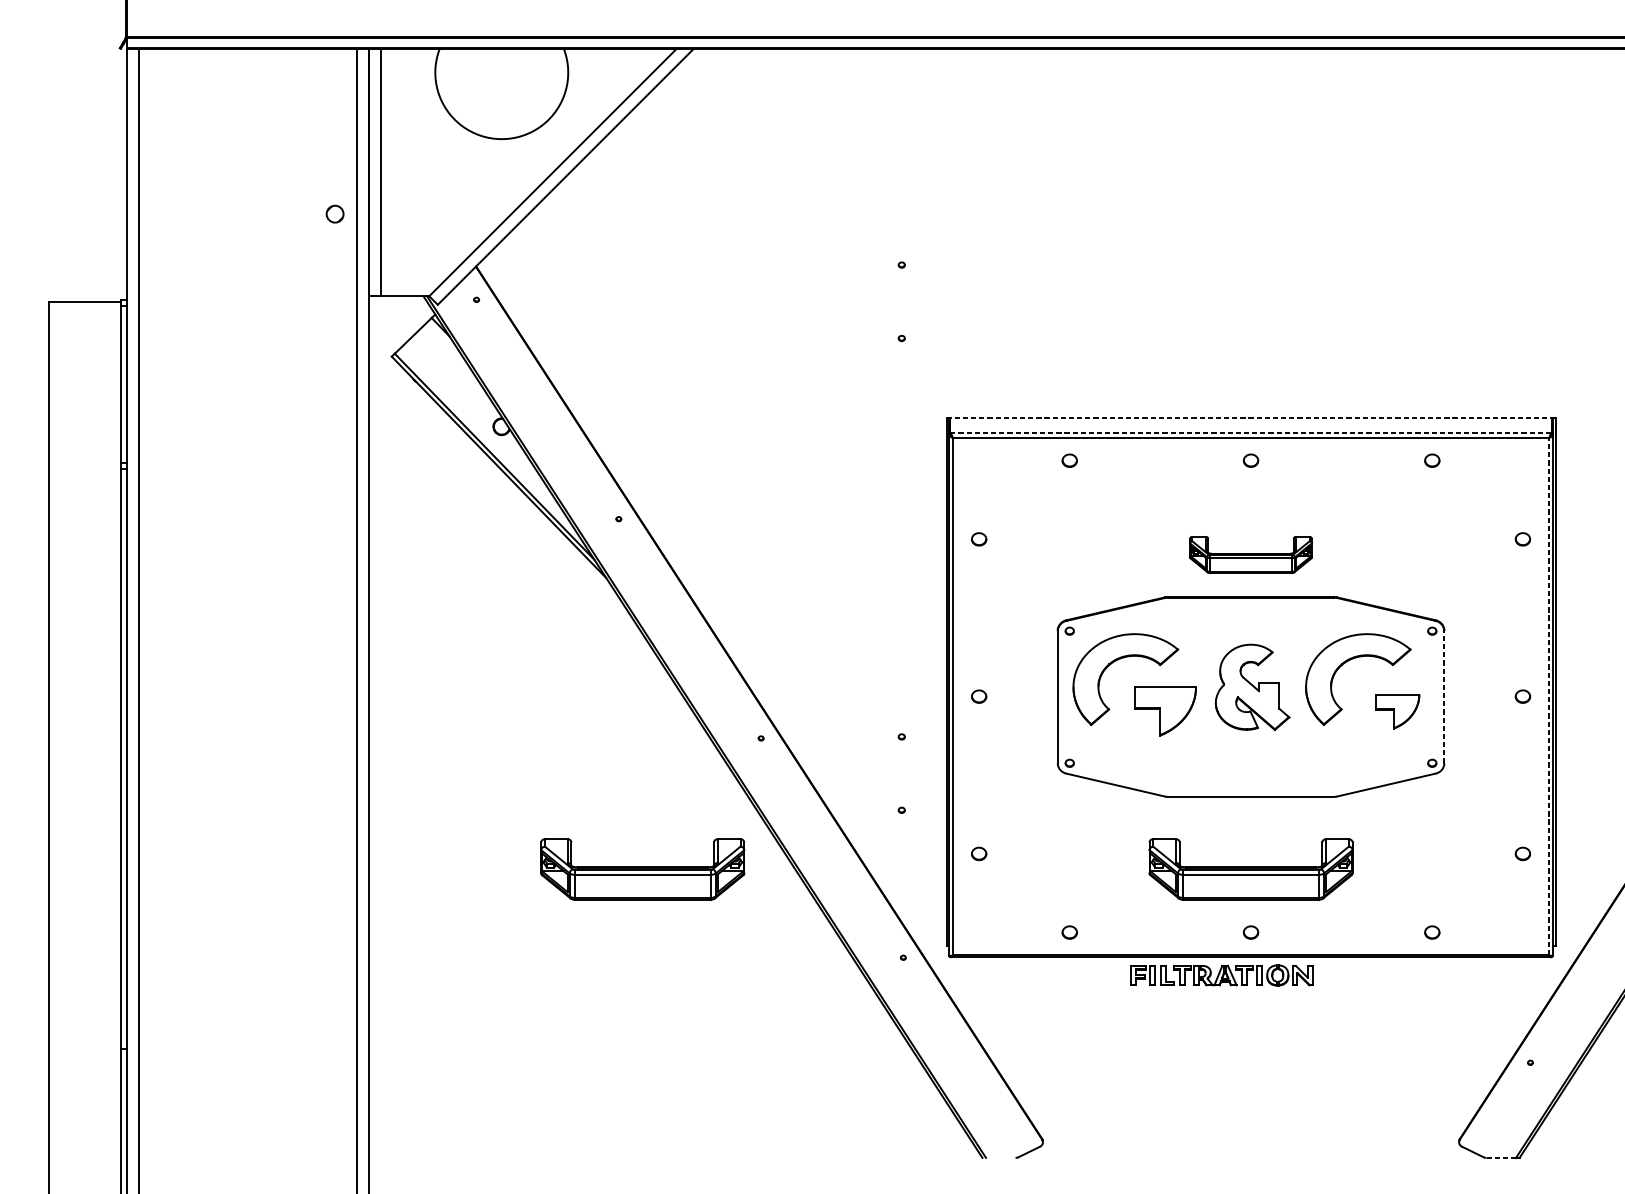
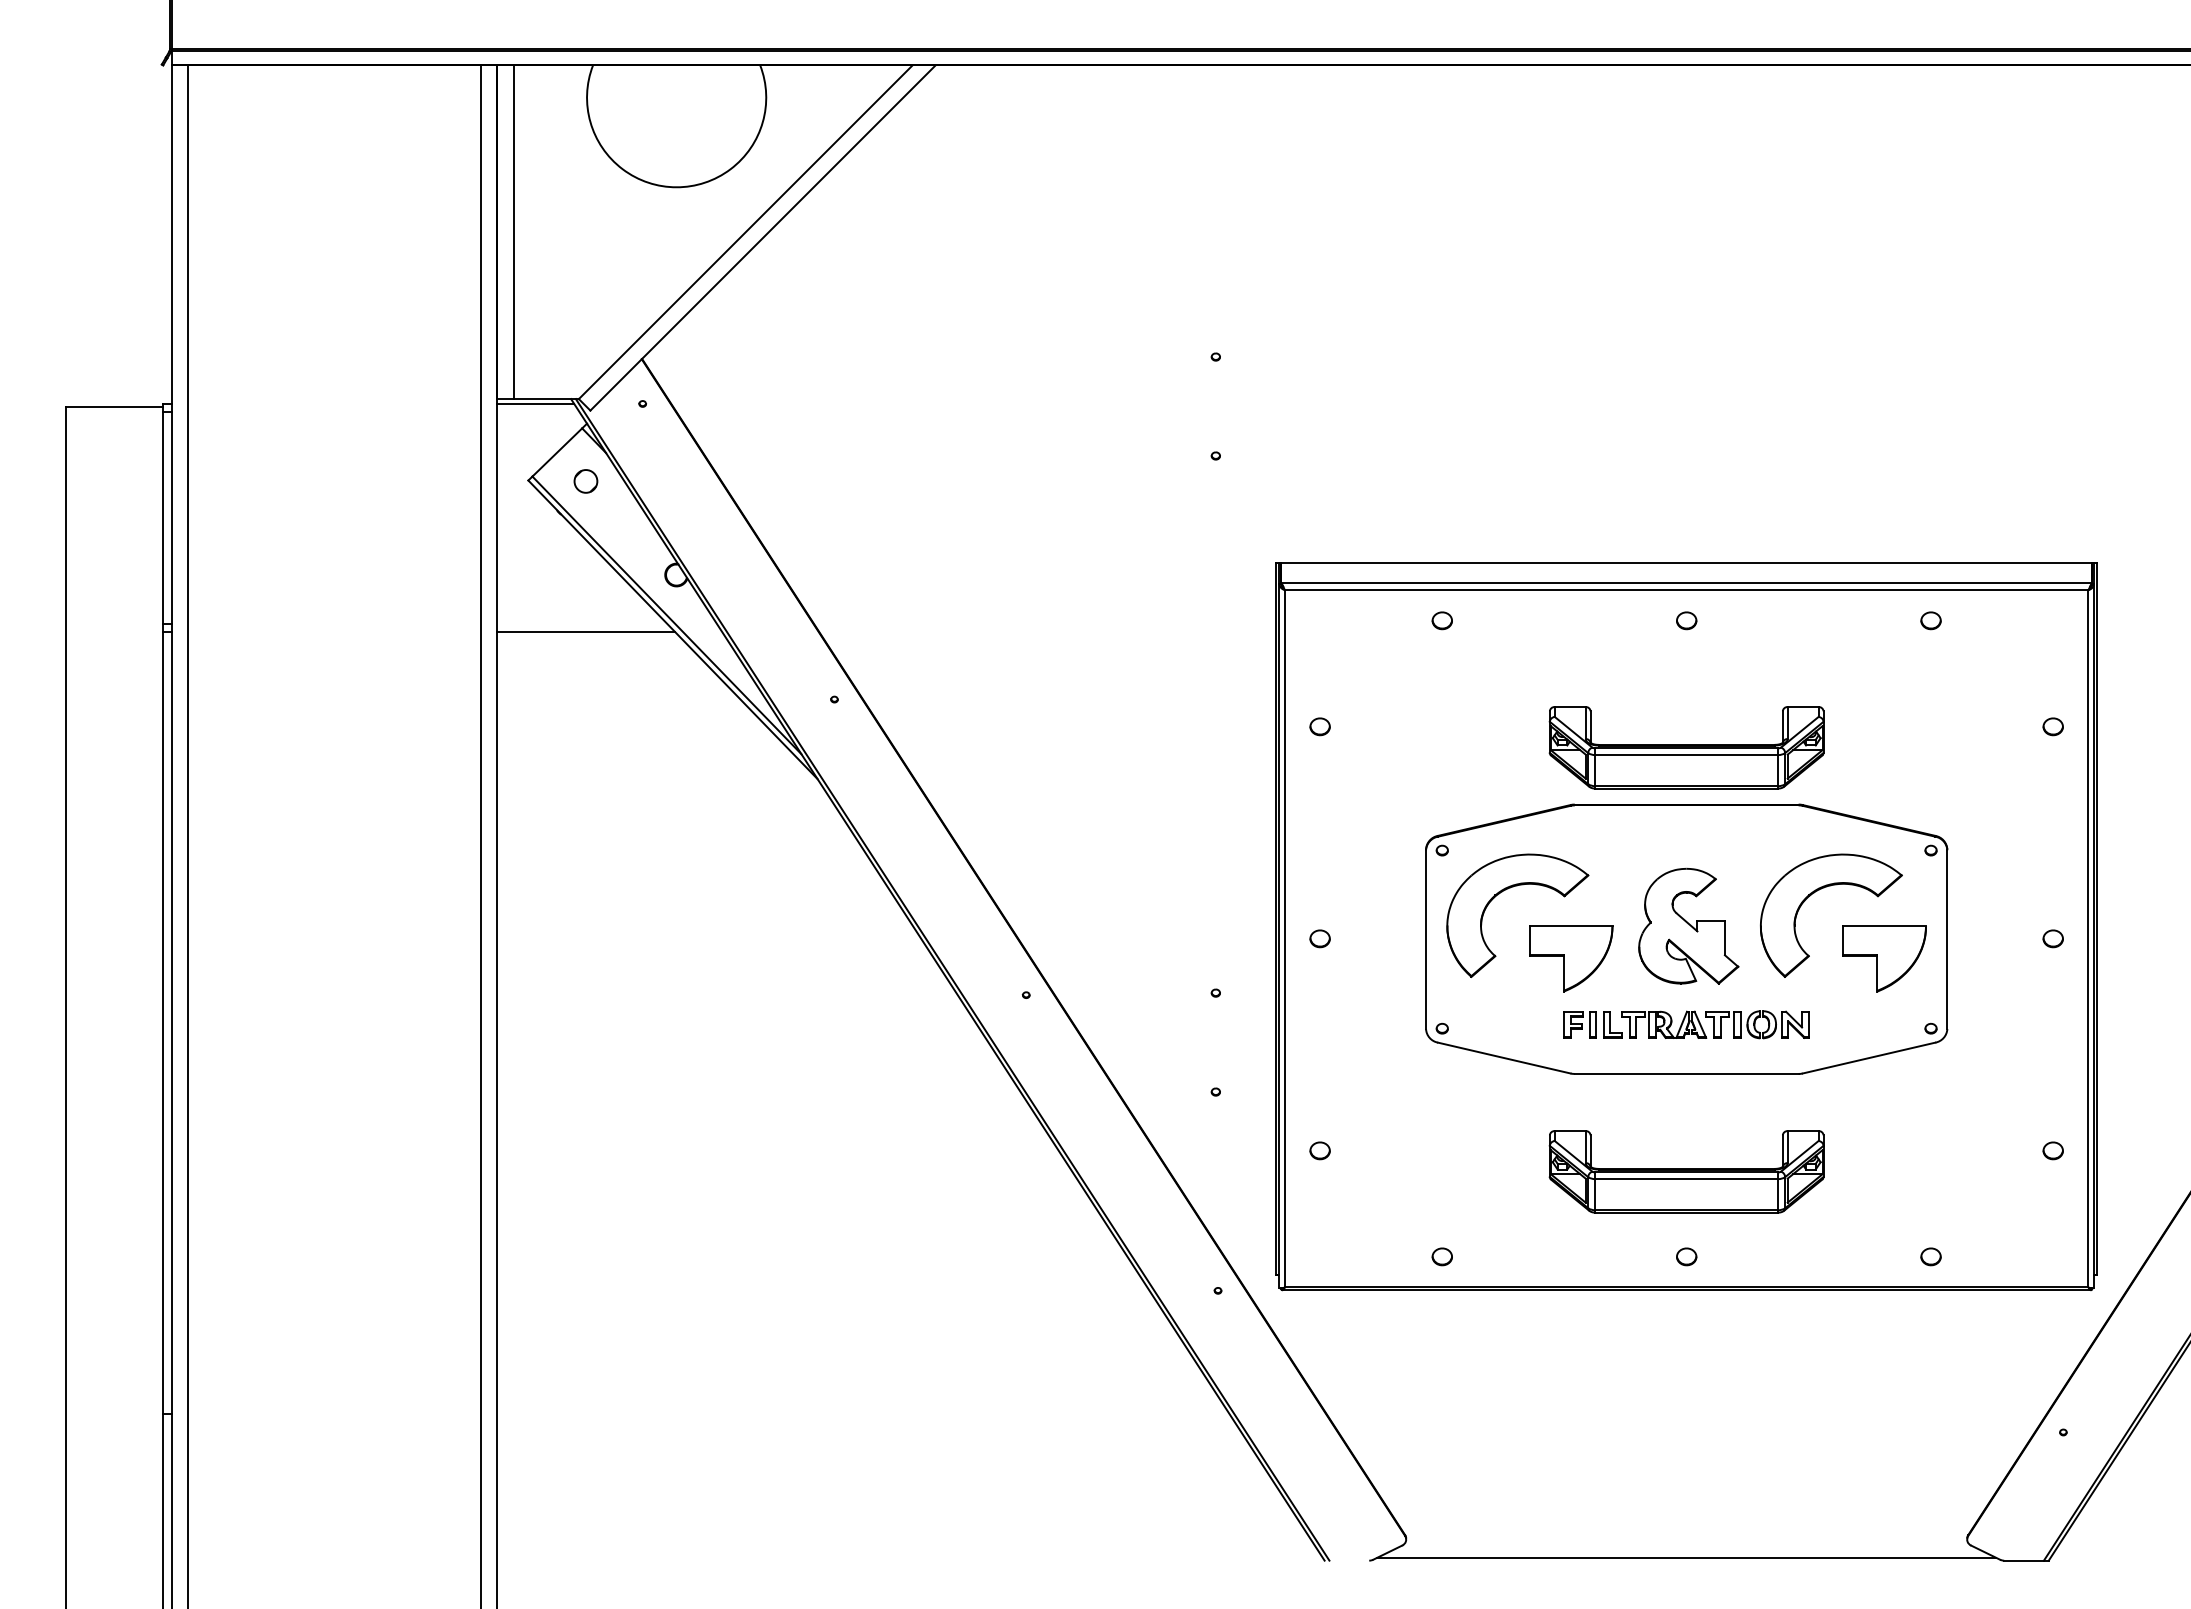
part: (334, 214) -> (585, 481), moved
line: (397, 299) -> (535, 403), added
line: (1250, 418) -> (1686, 563), dashed -> solid
line: (1250, 432) -> (1686, 582), dashed -> solid
line: (434, 469) -> (586, 632), added
part: (1250, 554) -> (1686, 747), size x1.67
line: (1549, 696) -> (2088, 938), dashed -> solid
line: (1444, 697) -> (1947, 939), dashed -> solid
part: (1397, 711) -> (1884, 958), size x1.43
part: (642, 869) -> (866, 1171), removed
part: (1221, 975) -> (1686, 1024), moved
line: (1250, 1155) -> (1686, 1557), added
line: (1501, 1157) -> (2024, 1560), dashed -> solid

